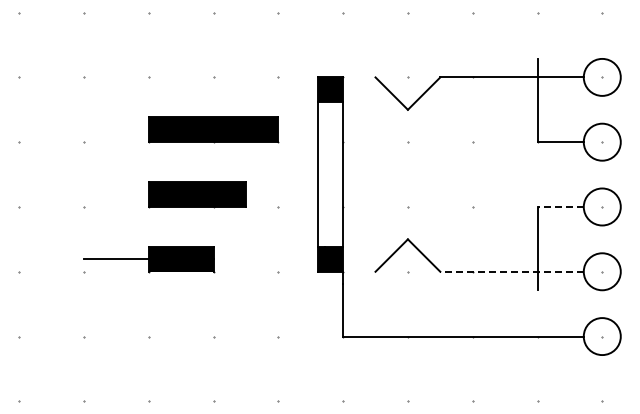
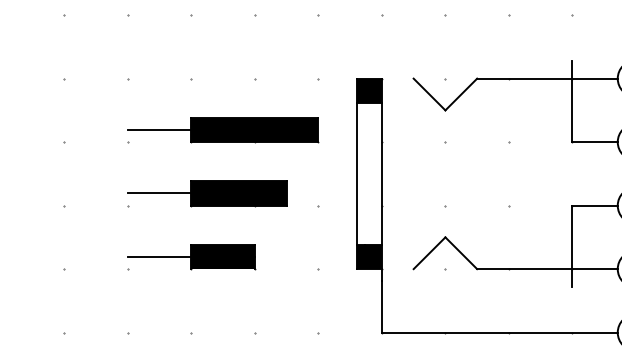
line: (115, 129) -> (158, 129), added
line: (115, 194) -> (158, 193), added
line: (560, 207) -> (594, 206), dashed -> solid
line: (512, 271) -> (547, 268), dashed -> solid

